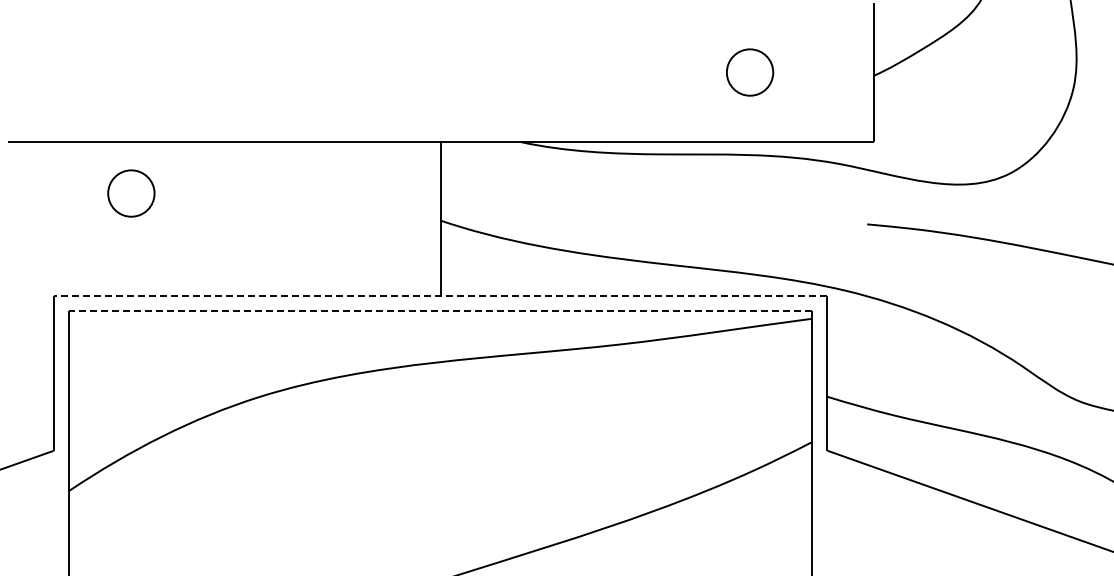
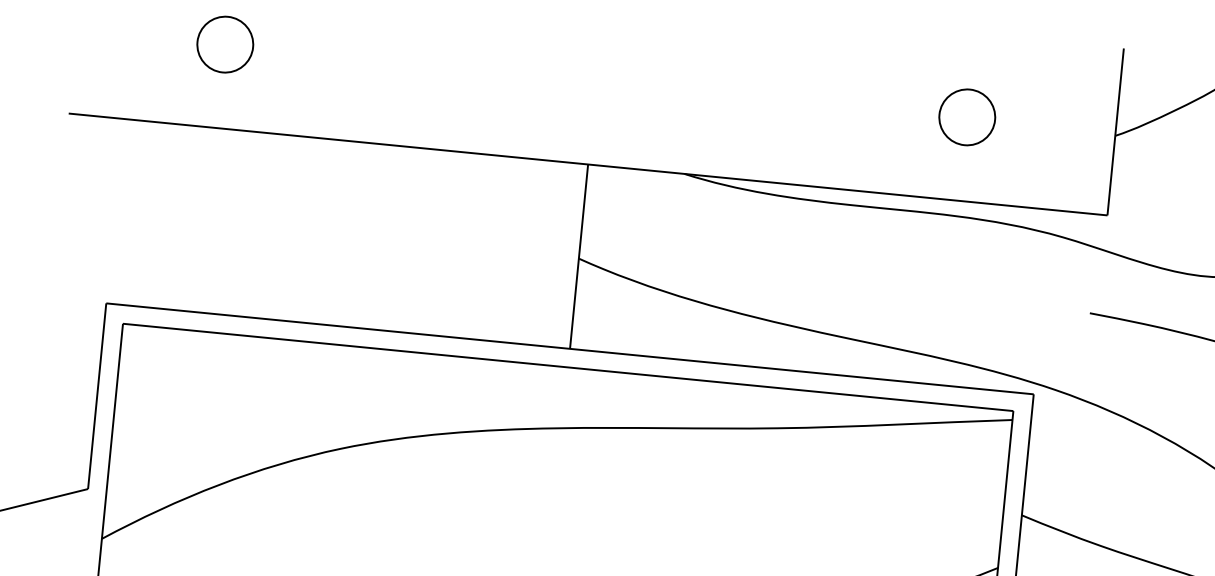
circle: (131, 193) -> (225, 44), moved
line: (440, 295) -> (569, 348), dashed -> solid
line: (440, 311) -> (567, 367), dashed -> solid

